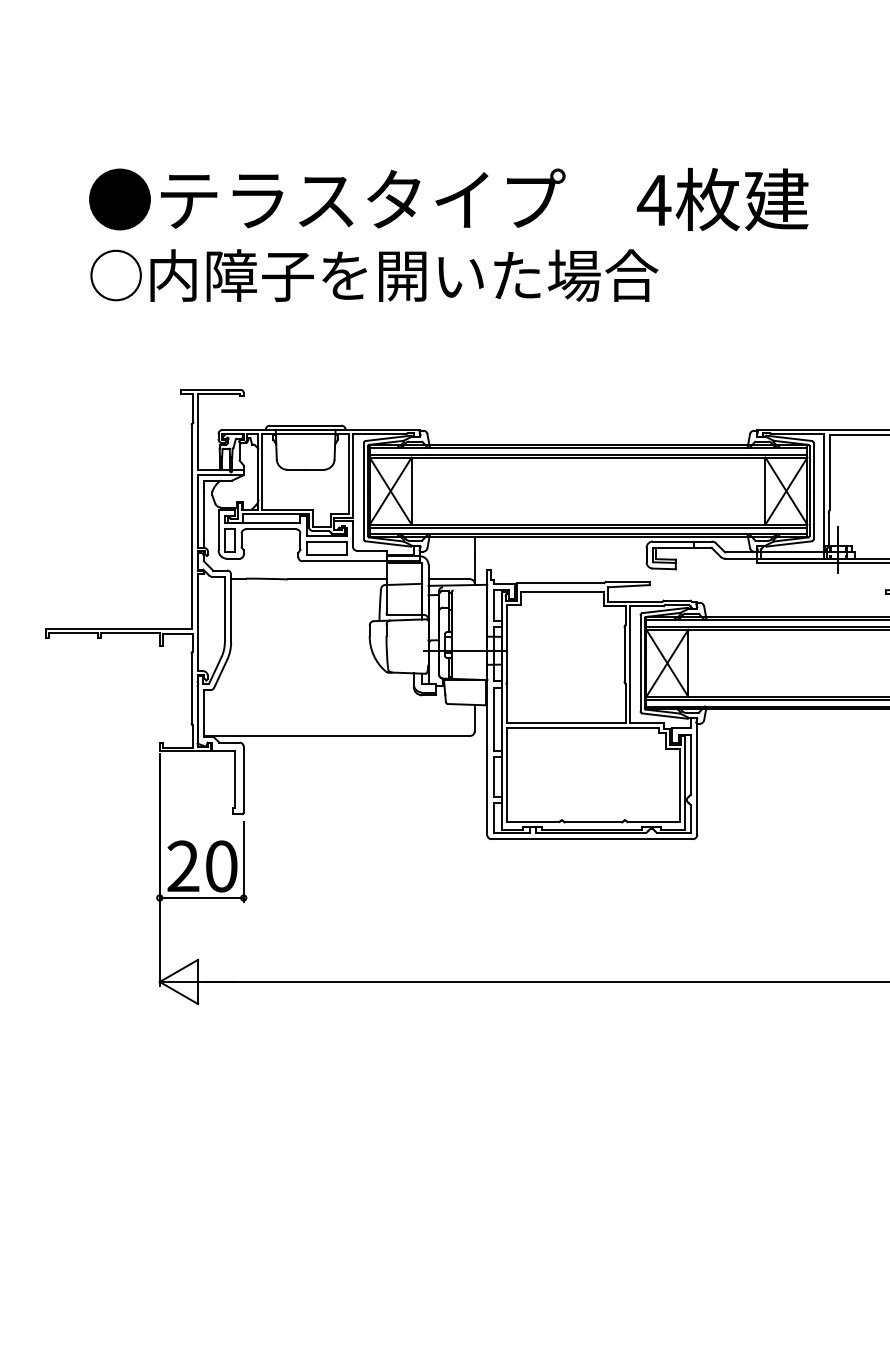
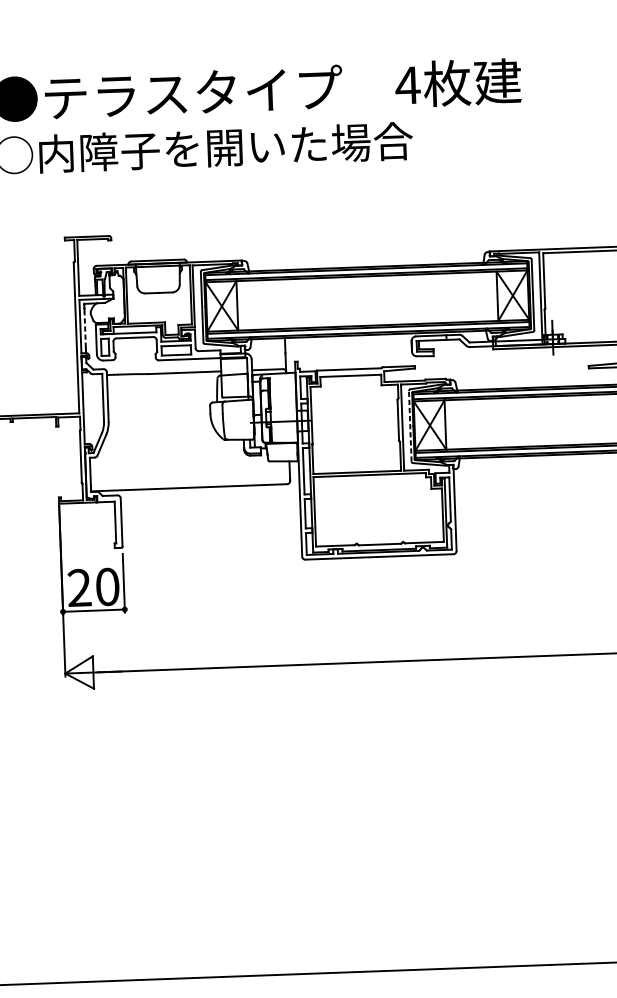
line: (203, 515) -> (84, 329), solid -> dashed
line: (640, 662) -> (410, 425), solid -> dashed

